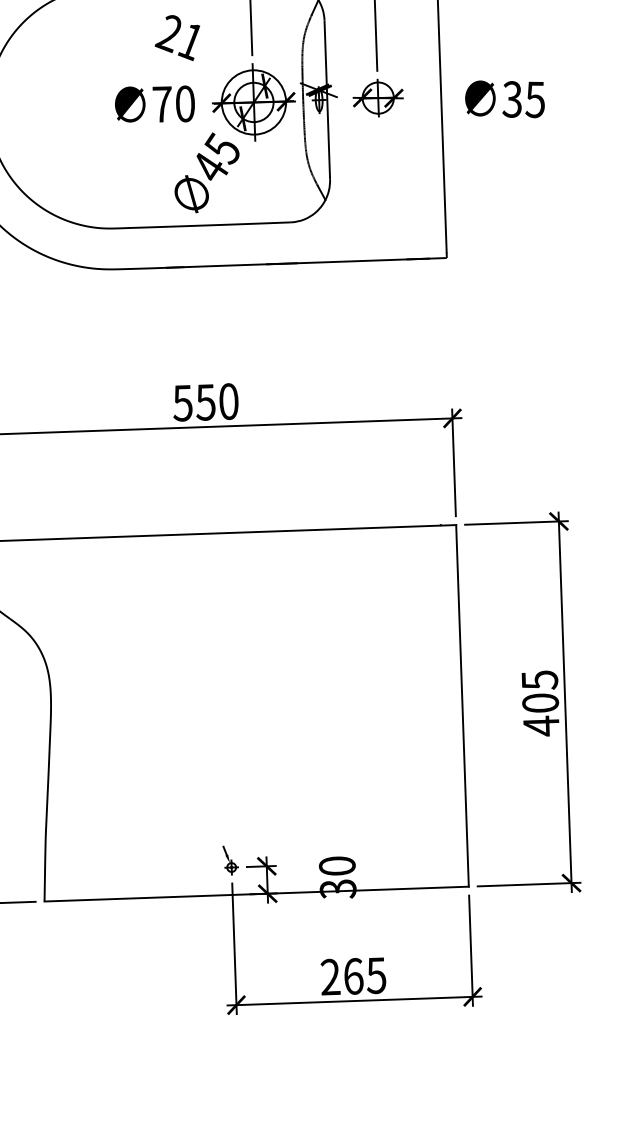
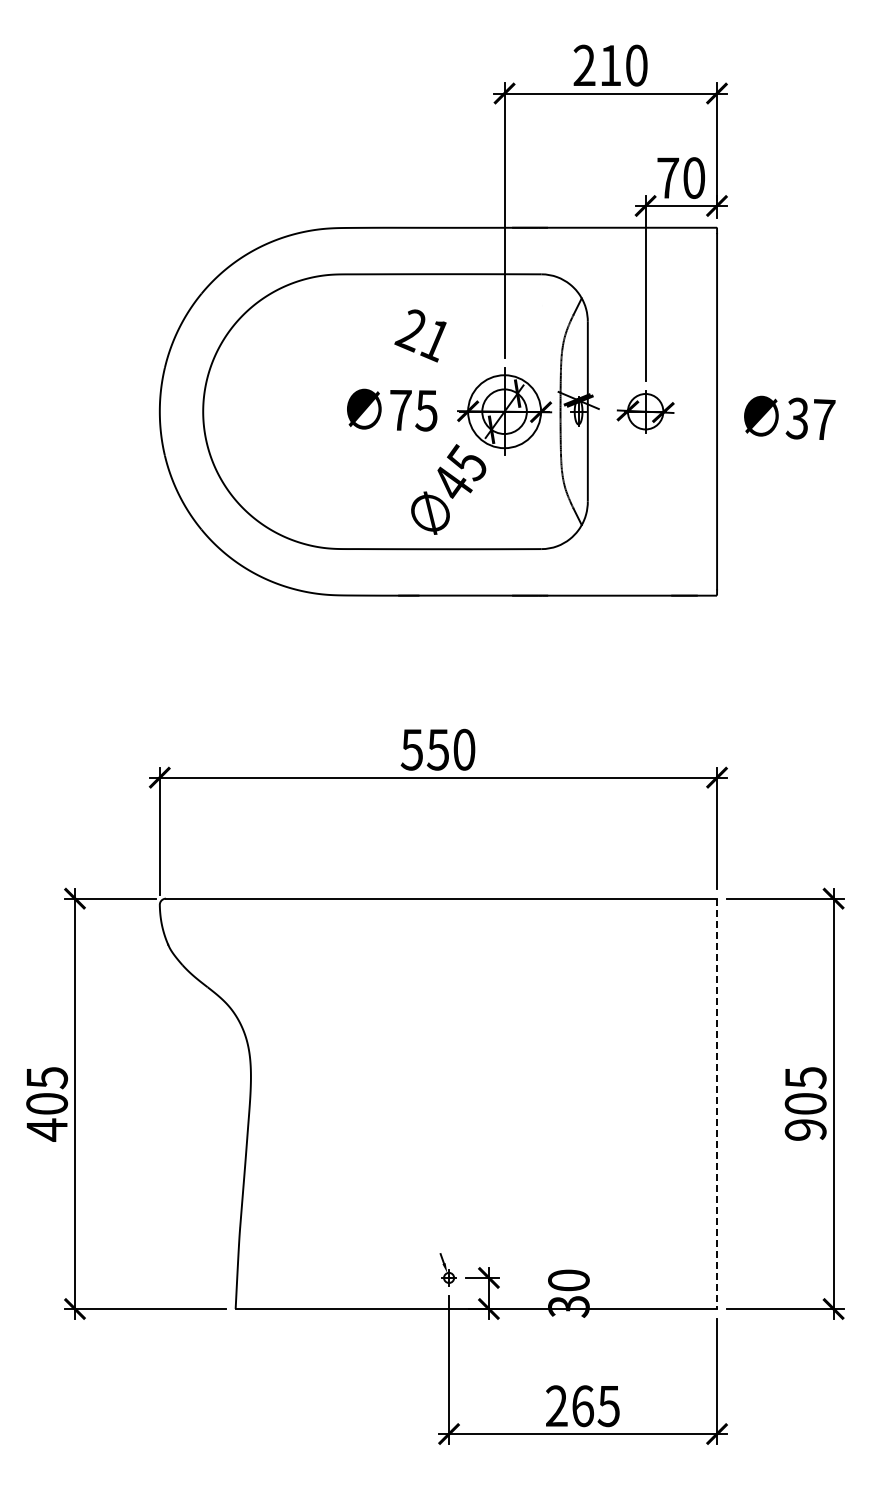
text: (535, 99) -> (823, 419), 35 -> 37
text: (185, 103) -> (426, 410), 70 -> 75
line: (462, 706) -> (717, 1104), solid -> dashed
text: (541, 725) -> (805, 1129), 405 -> 905

